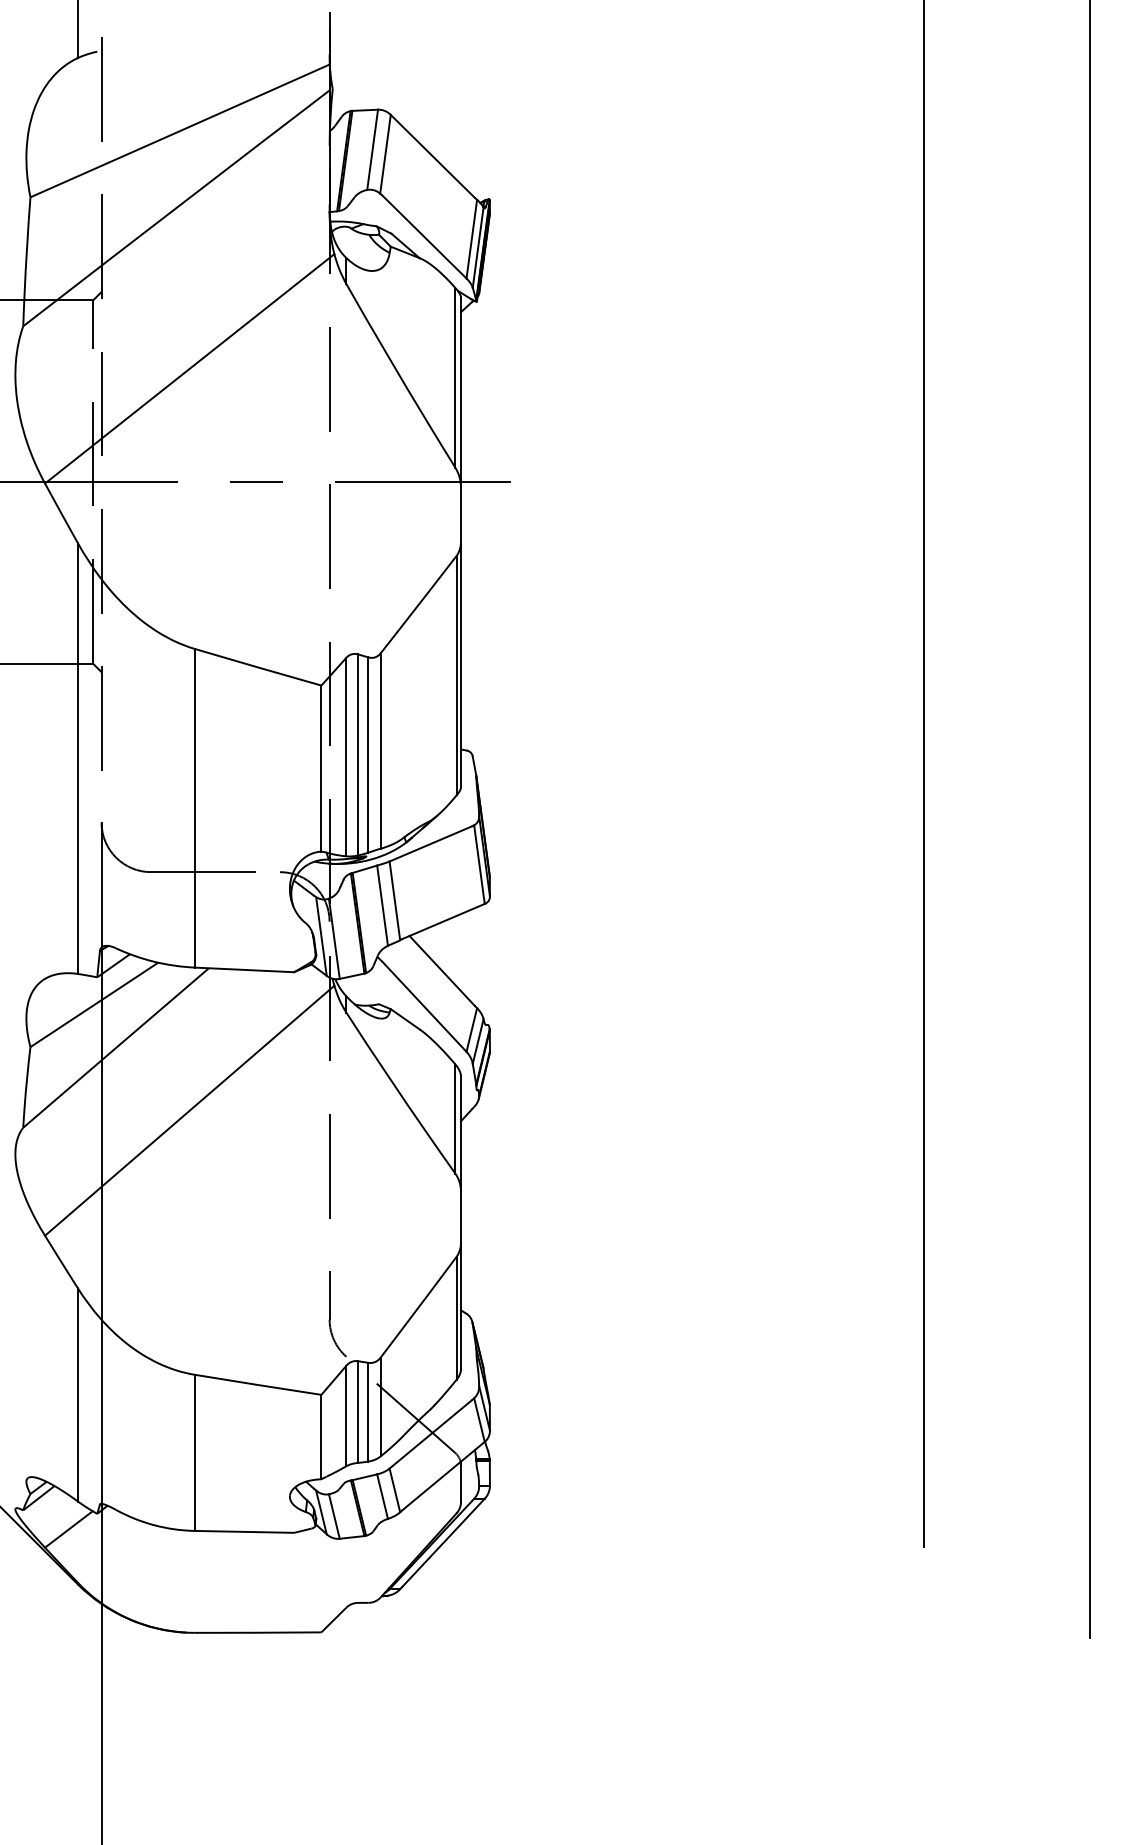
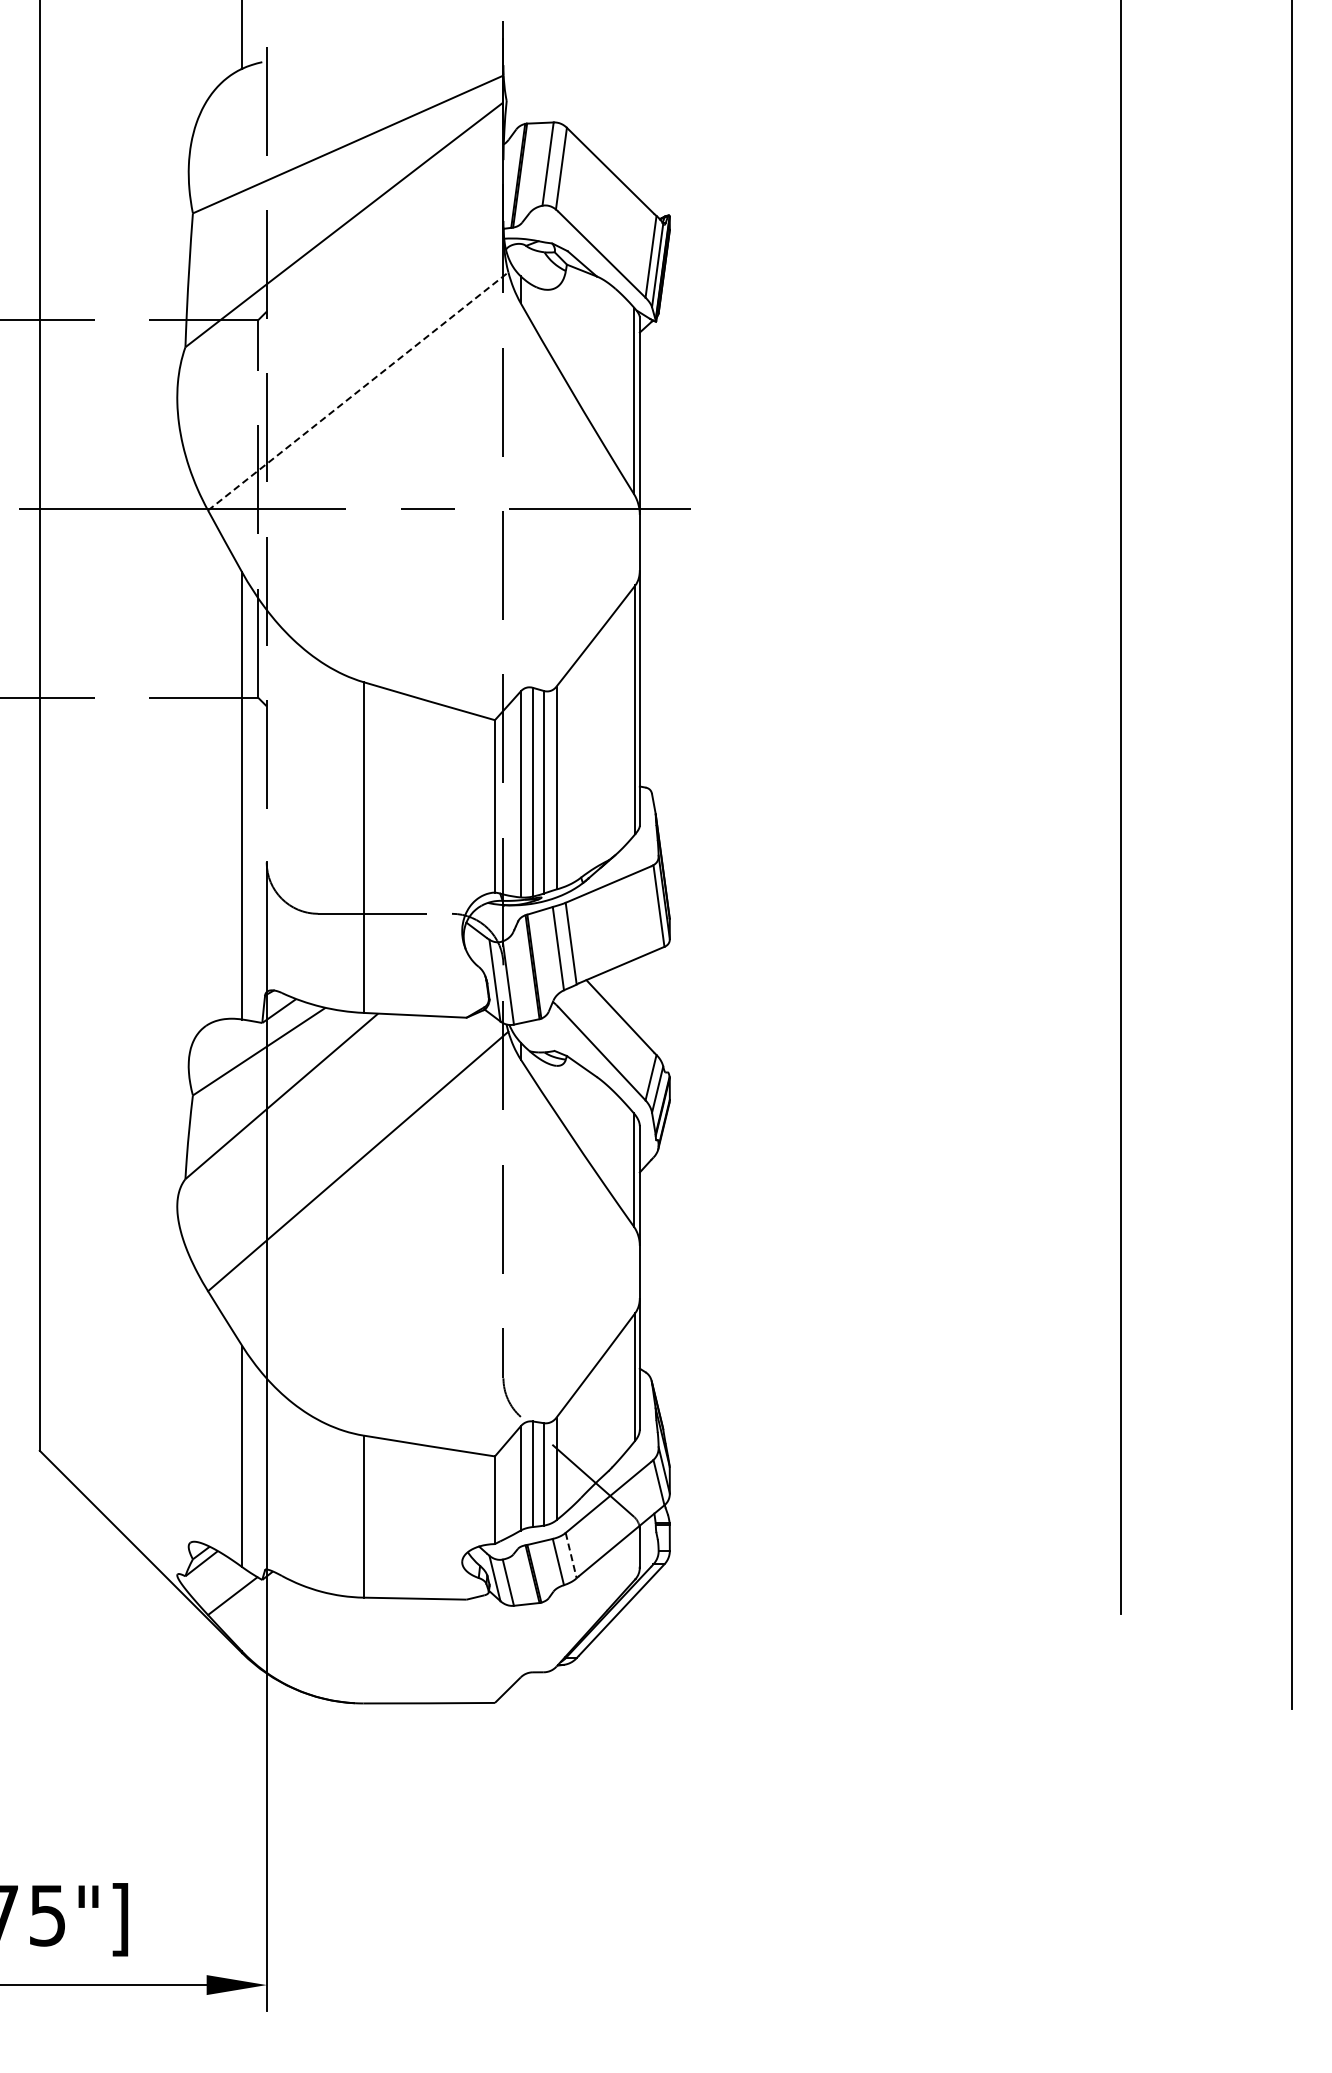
line: (189, 368) -> (358, 391), solid -> dashed
line: (395, 1491) -> (571, 1556), solid -> dashed

